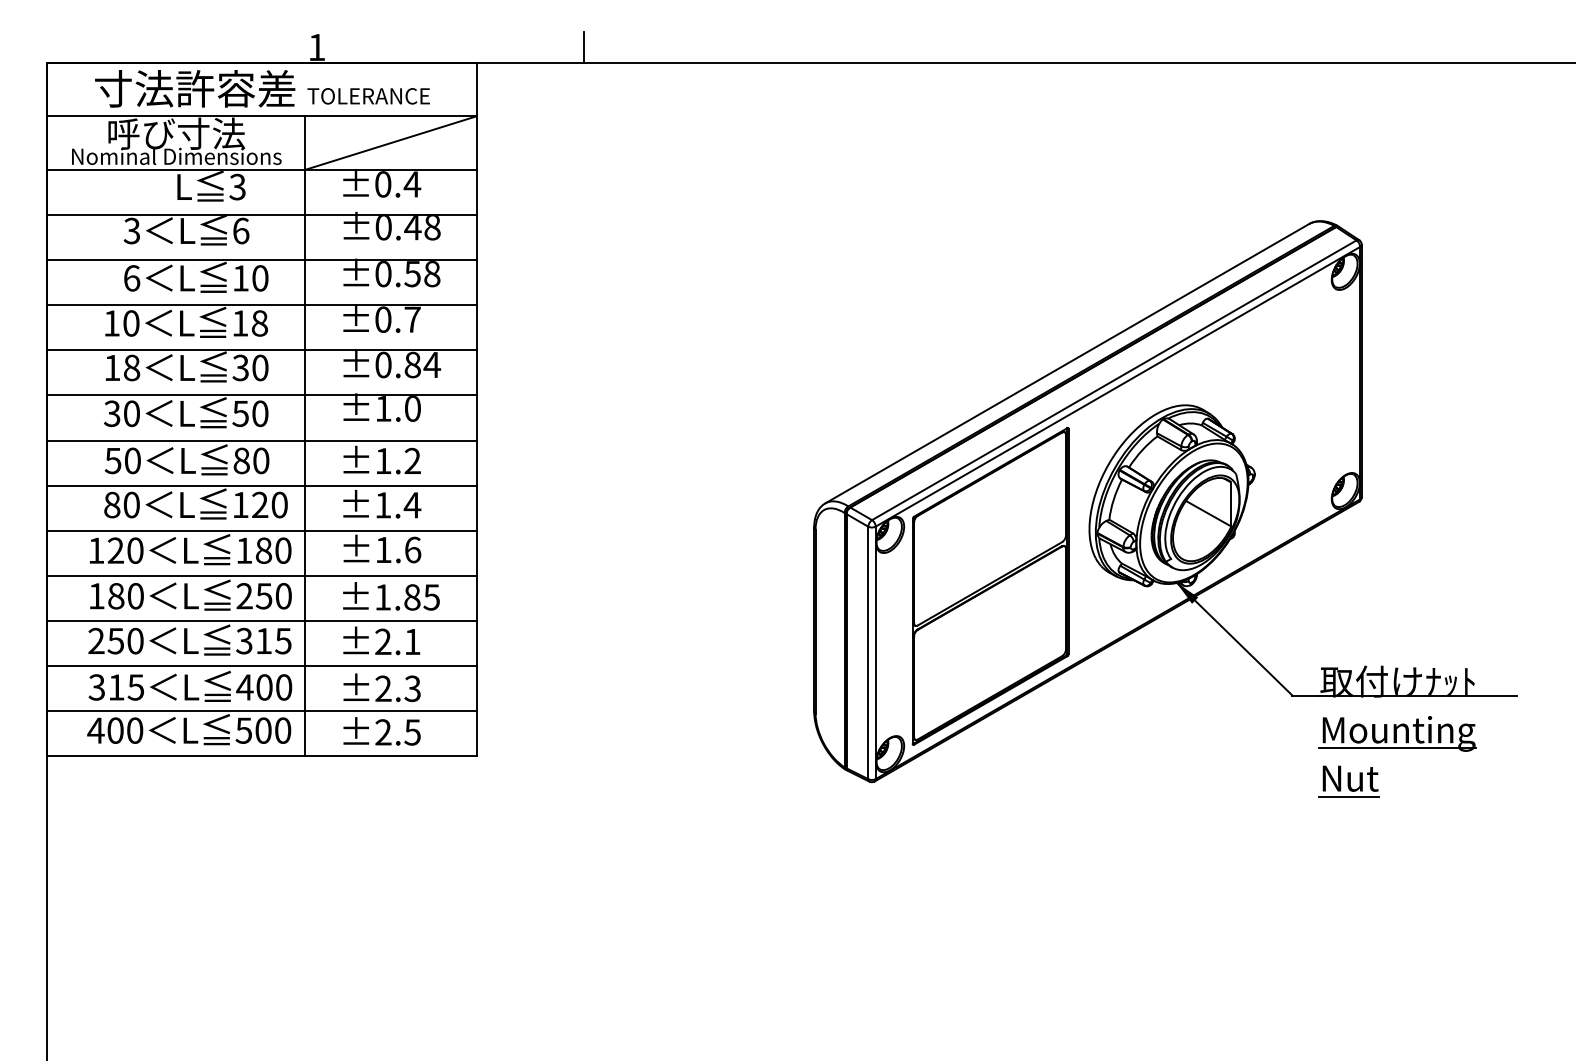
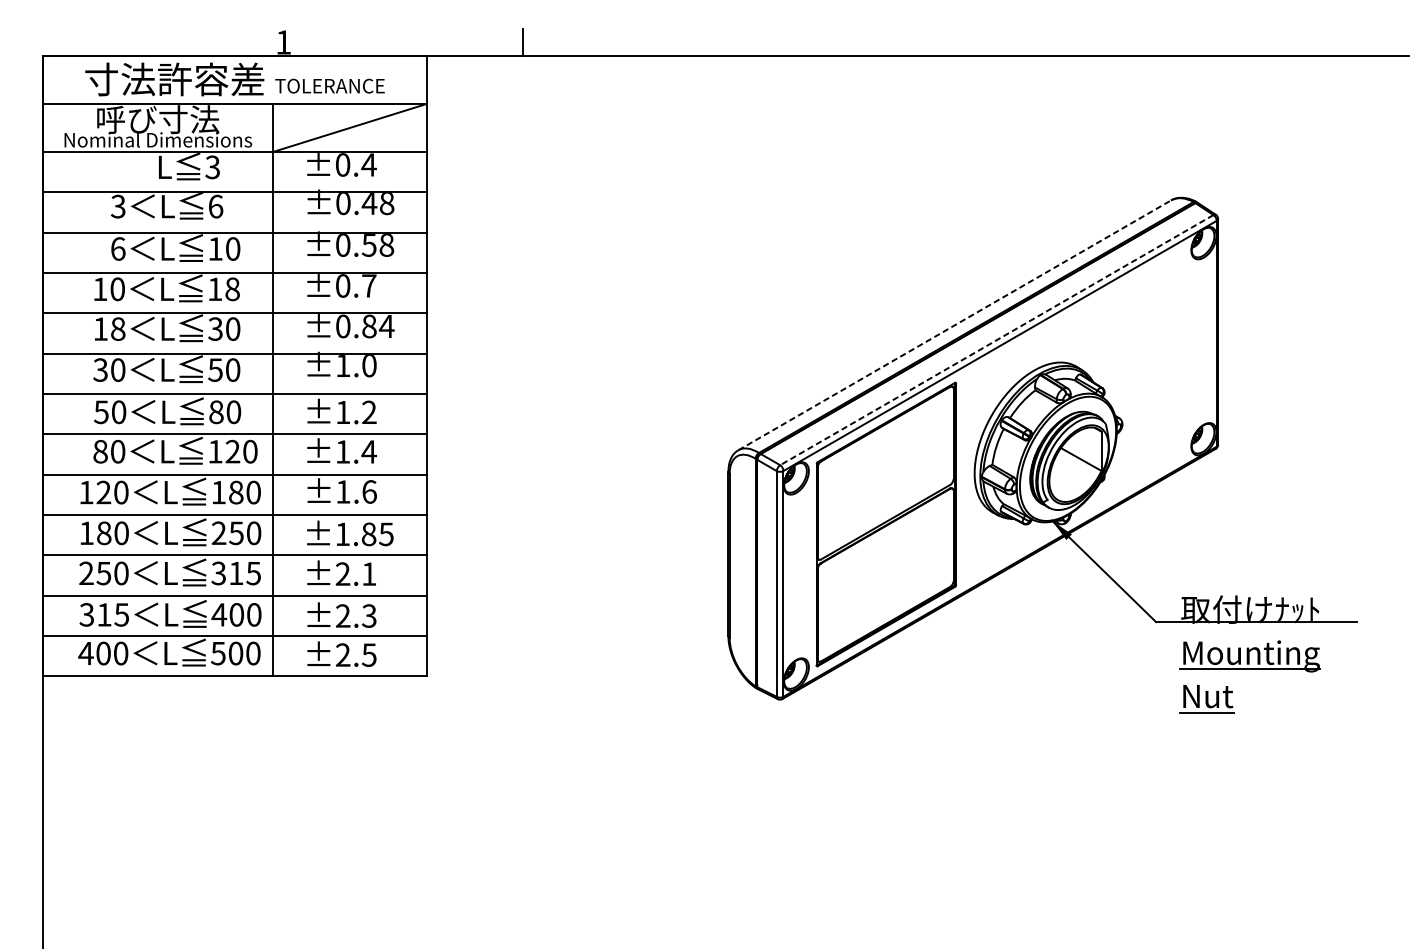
line: (1067, 363) -> (954, 325), solid -> dashed
line: (1114, 380) -> (997, 340), solid -> dashed

